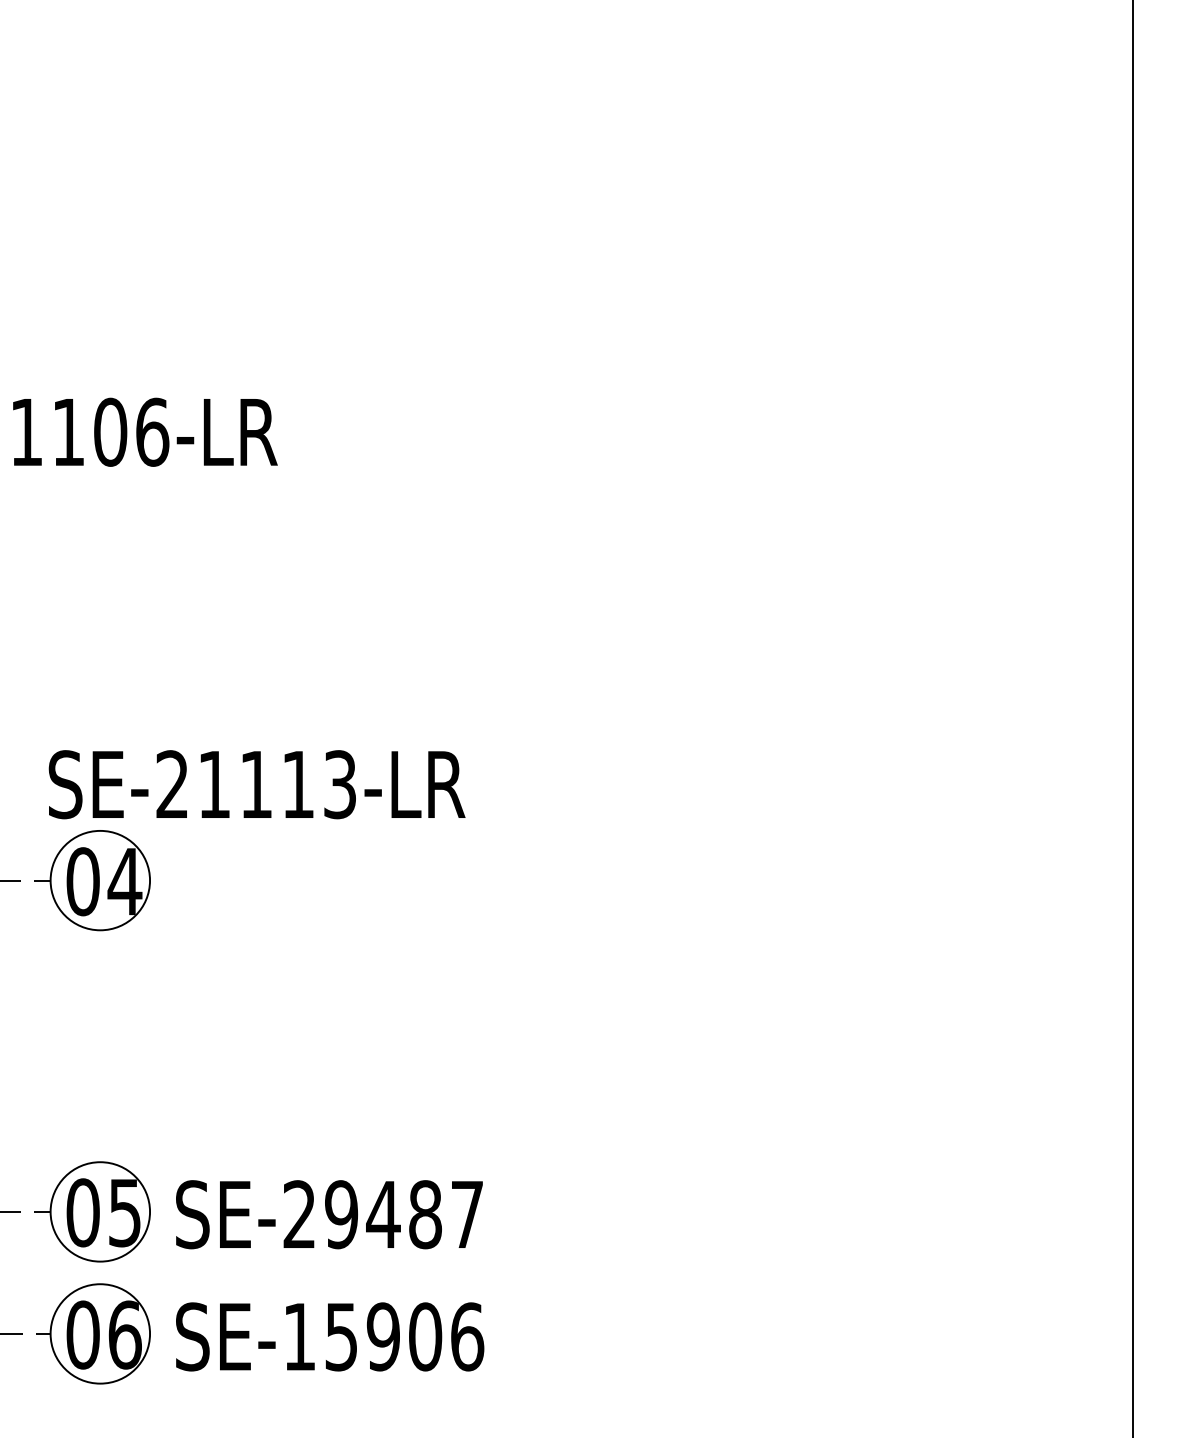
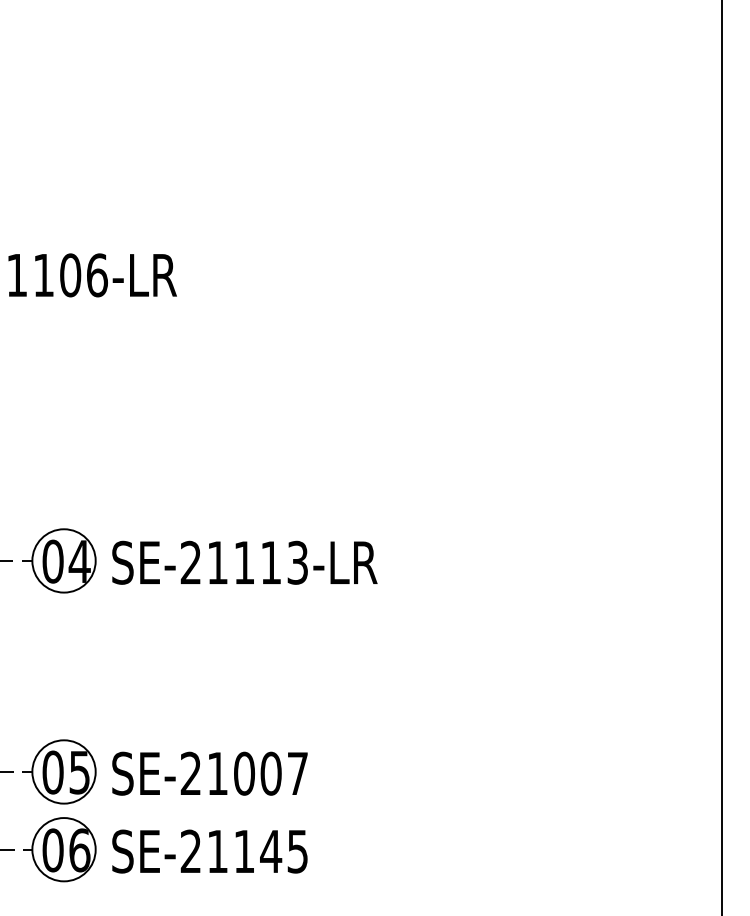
text: (256, 784) -> (244, 562), moved
text: (383, 1214) -> (244, 773), SE-29487 -> SE-21007
text: (383, 1336) -> (244, 851), SE-15906 -> SE-21145

